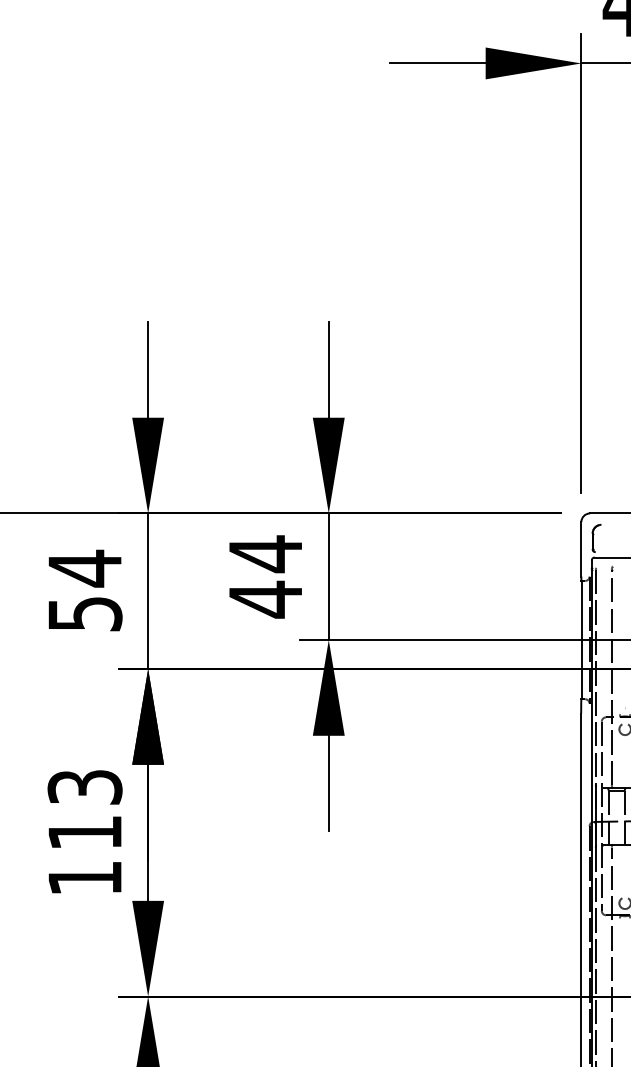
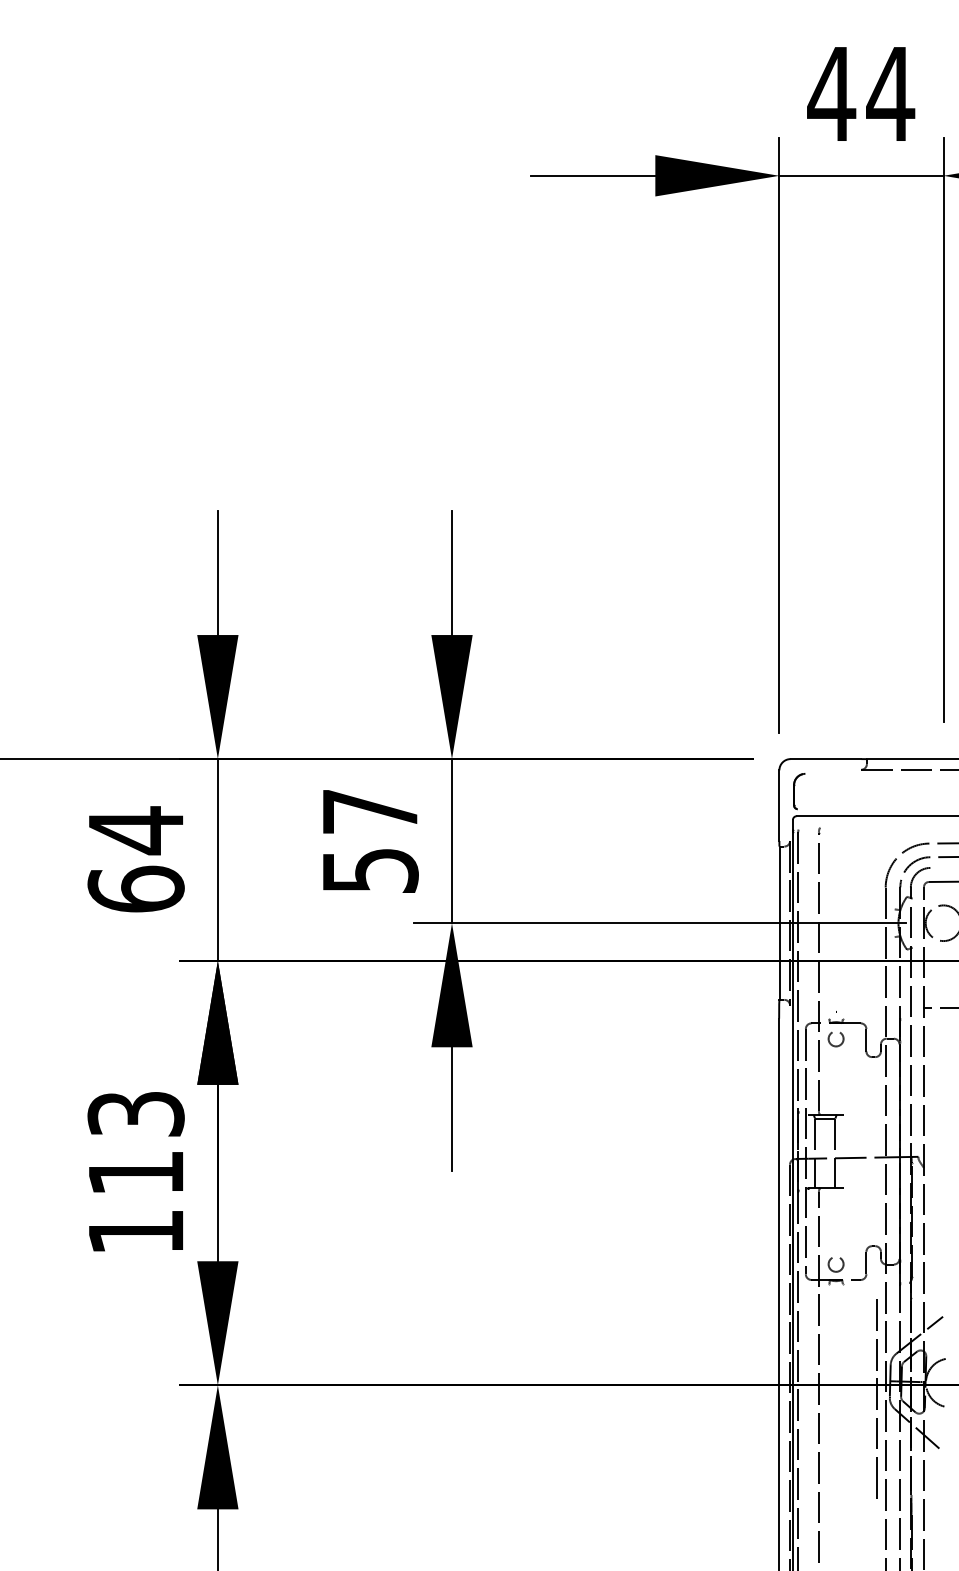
text: (265, 577) -> (370, 841), 44 -> 57
text: (84, 613) -> (135, 888), 54 -> 64

